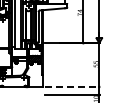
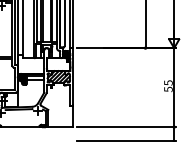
line: (73, 86) -> (127, 126), dashed -> solid

